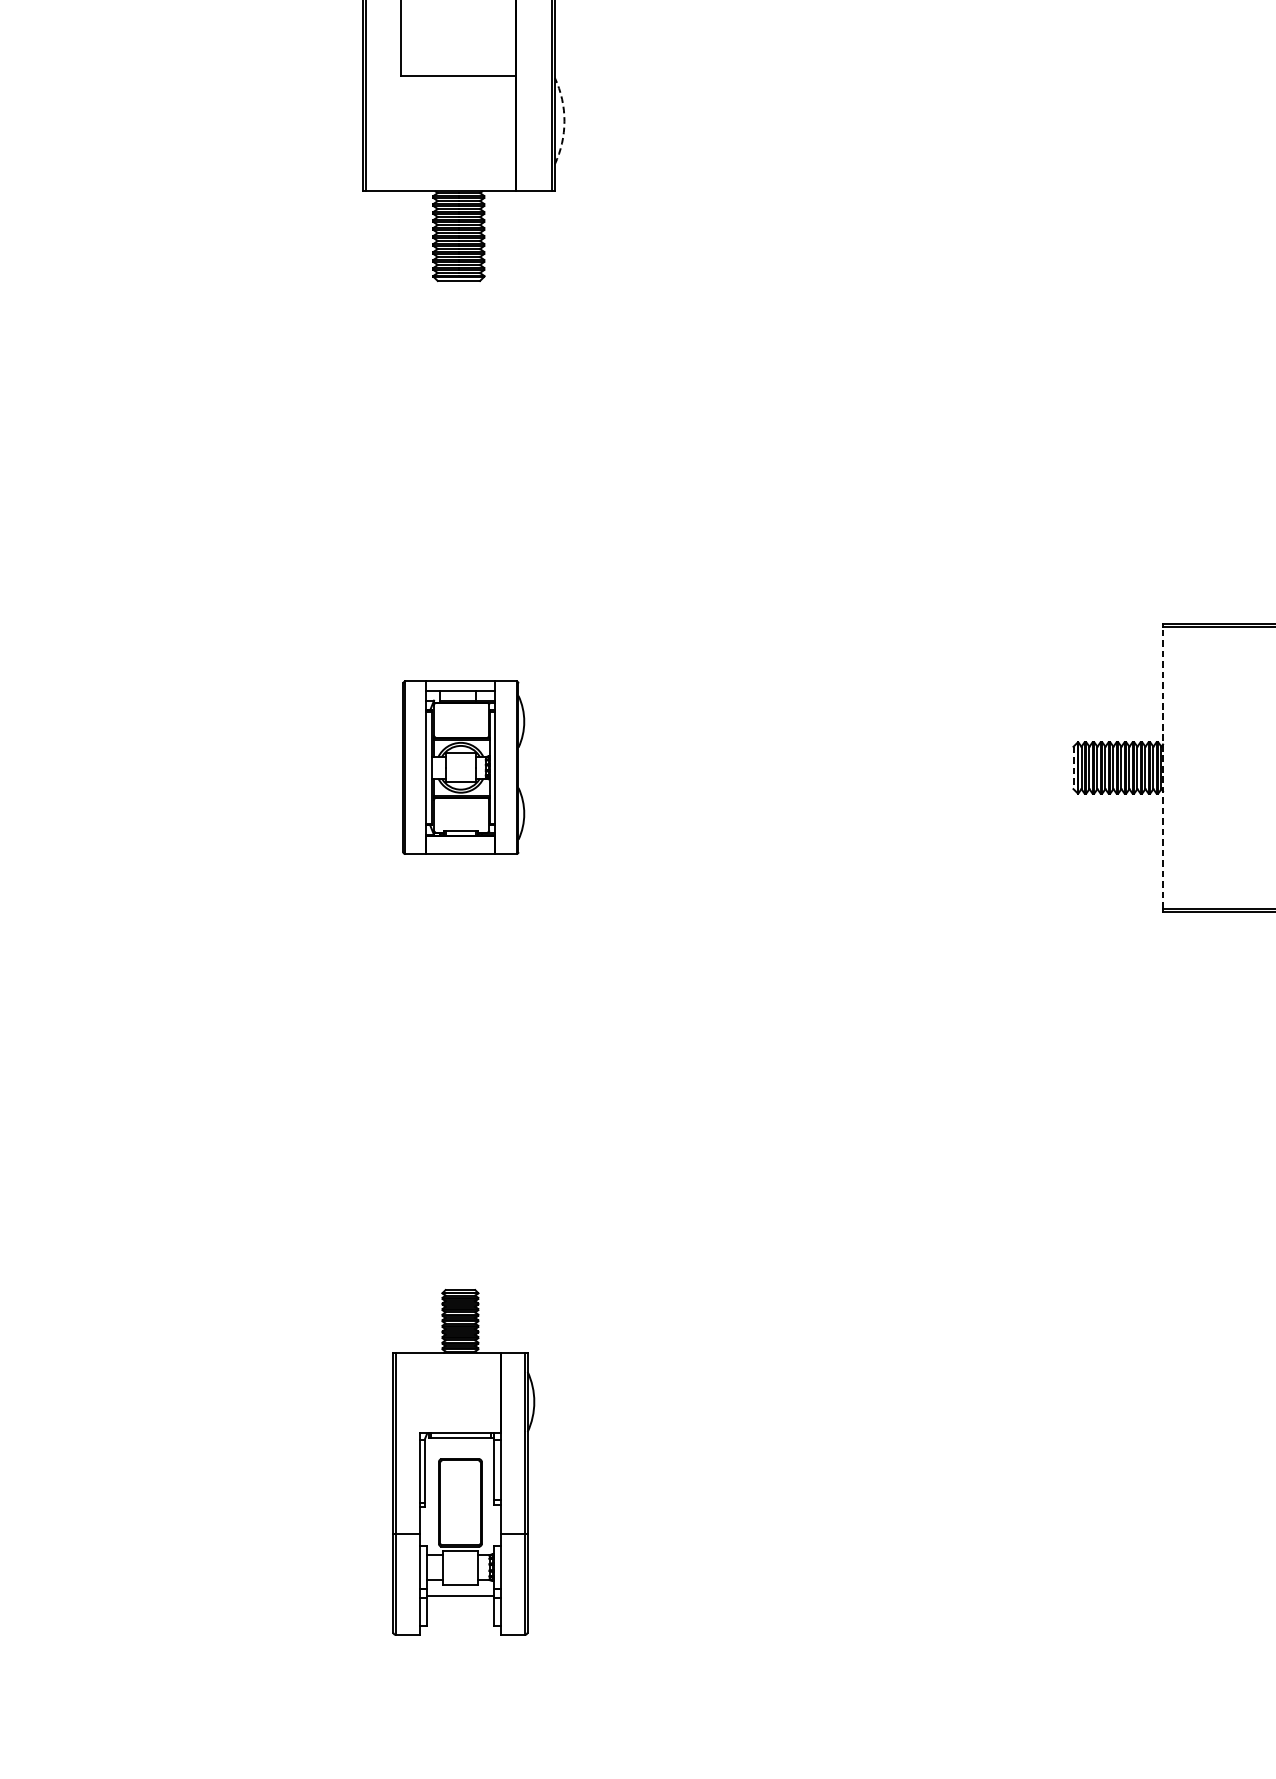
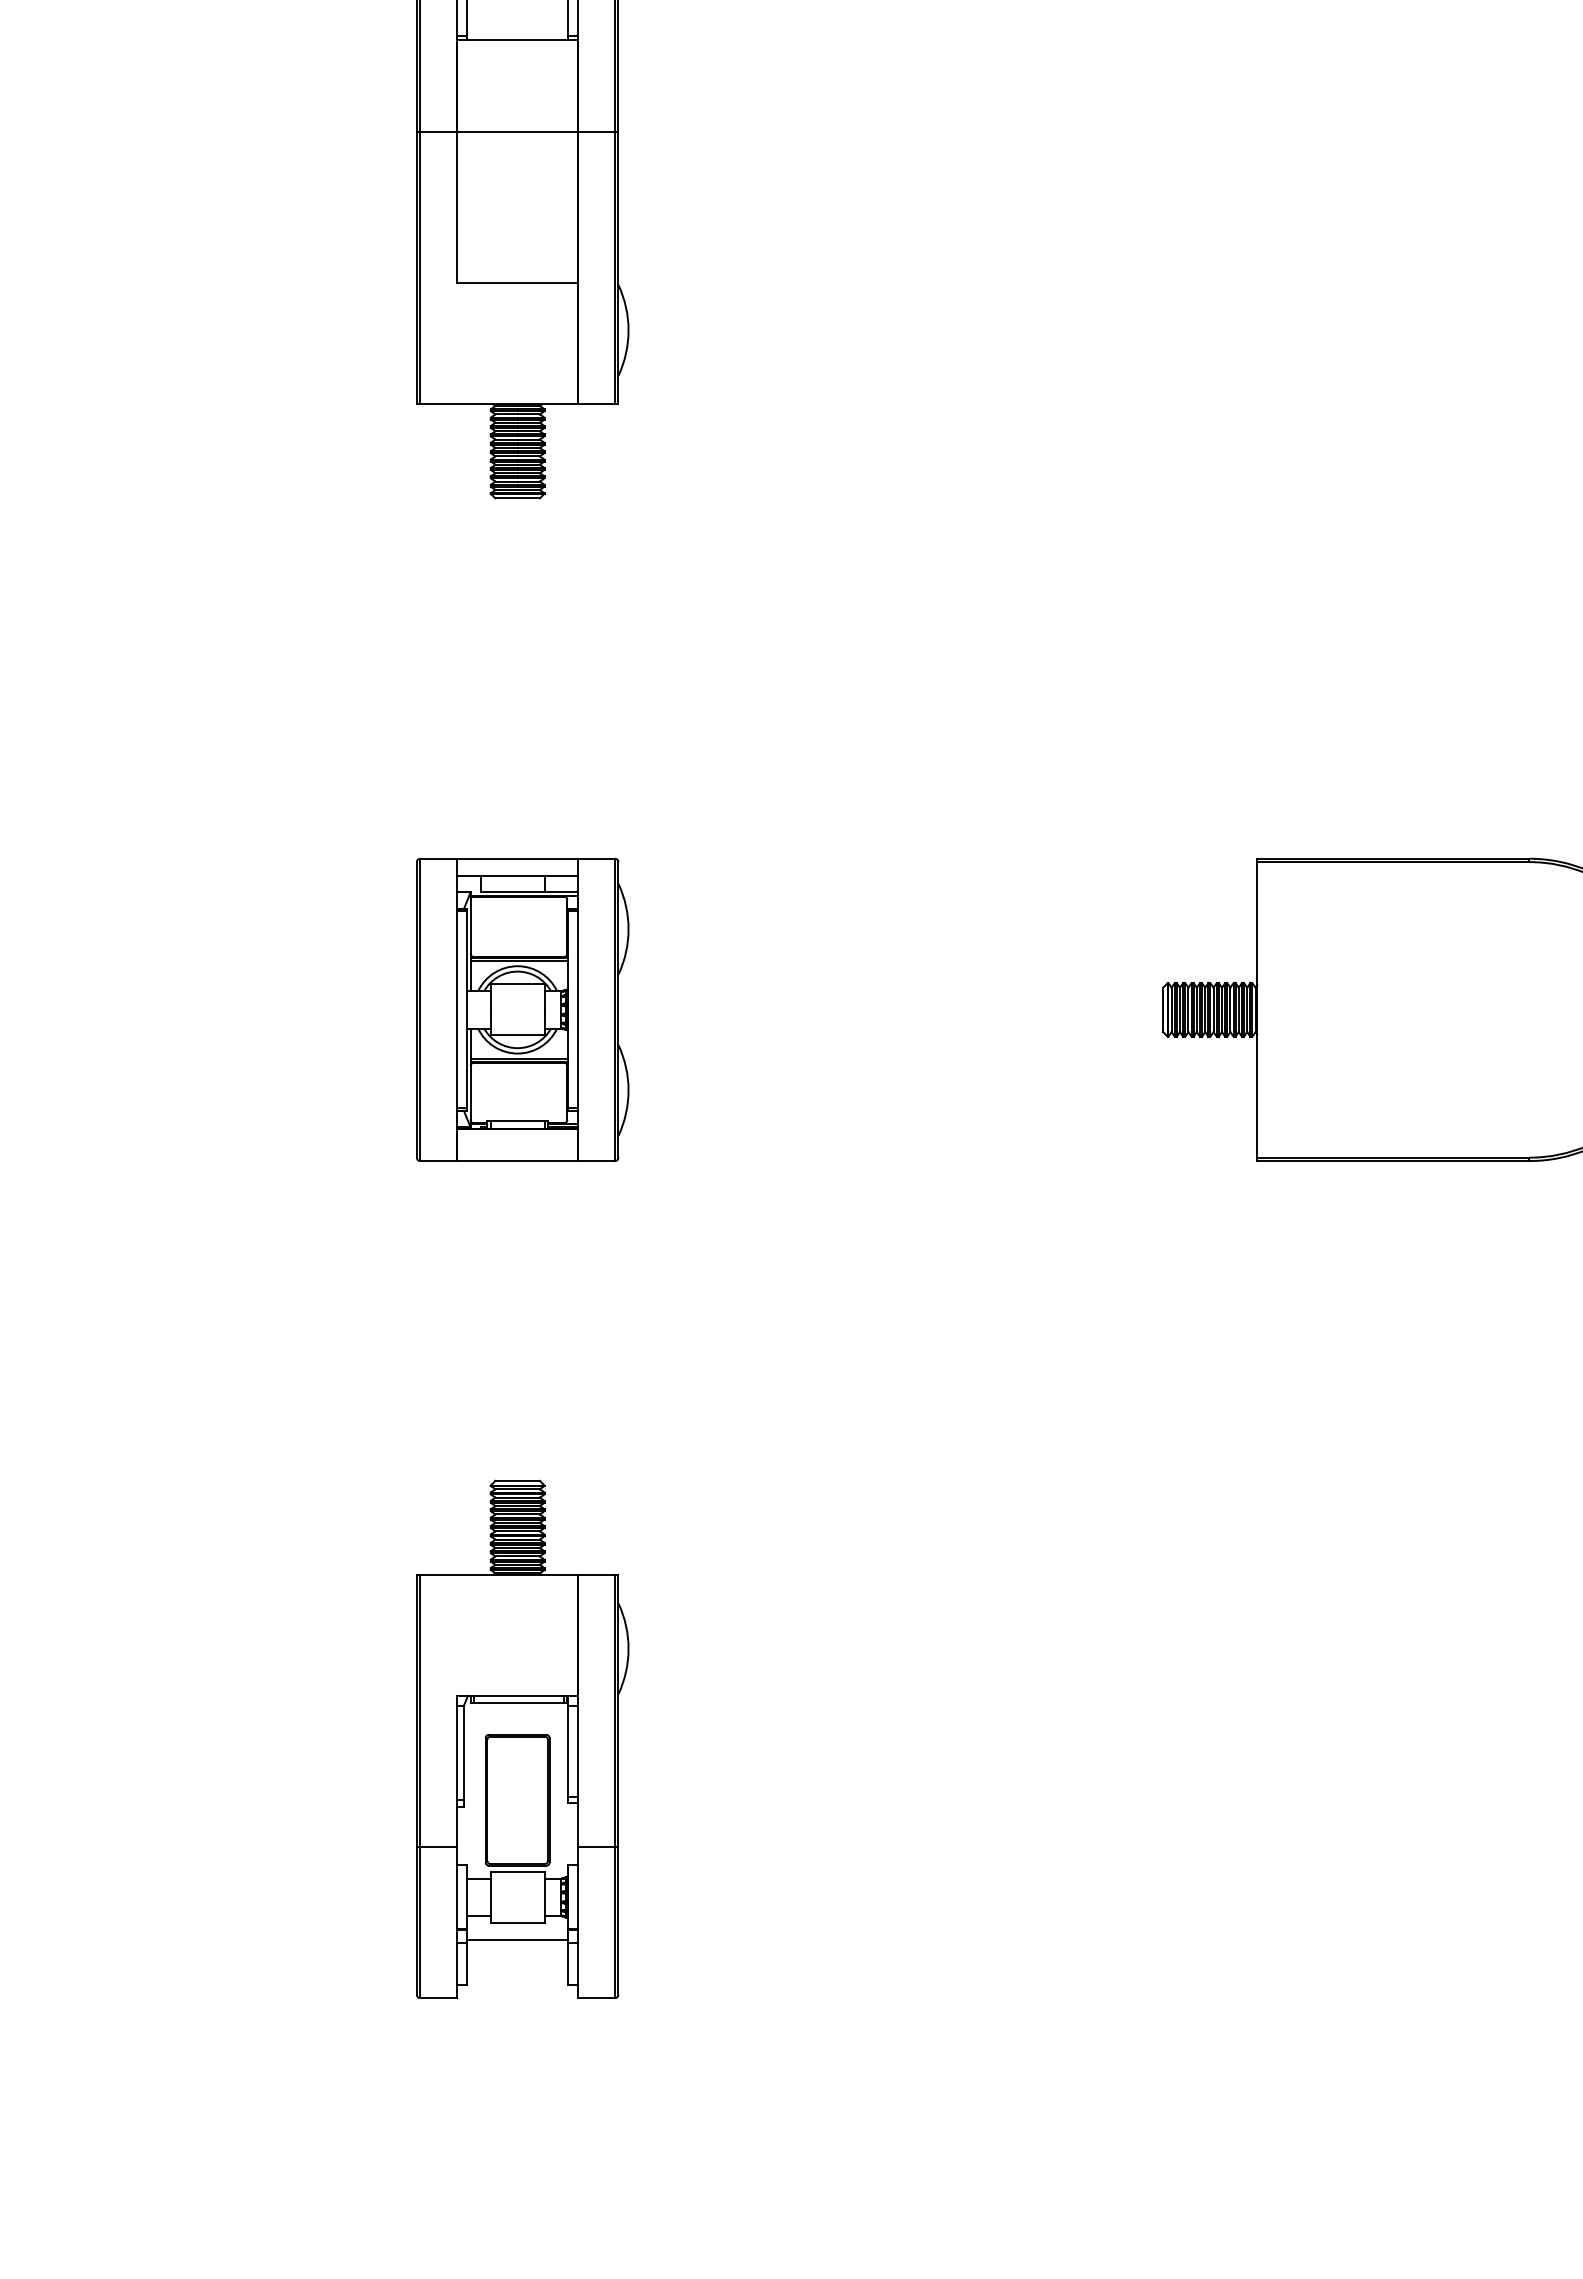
arc: (564, 121) -> (628, 330), dashed -> solid
part: (463, 767) -> (522, 1009), size x1.67
line: (1163, 767) -> (1257, 1009), dashed -> solid
line: (1073, 768) -> (1163, 1010), dashed -> solid
part: (463, 1461) -> (522, 1738), size x1.43

